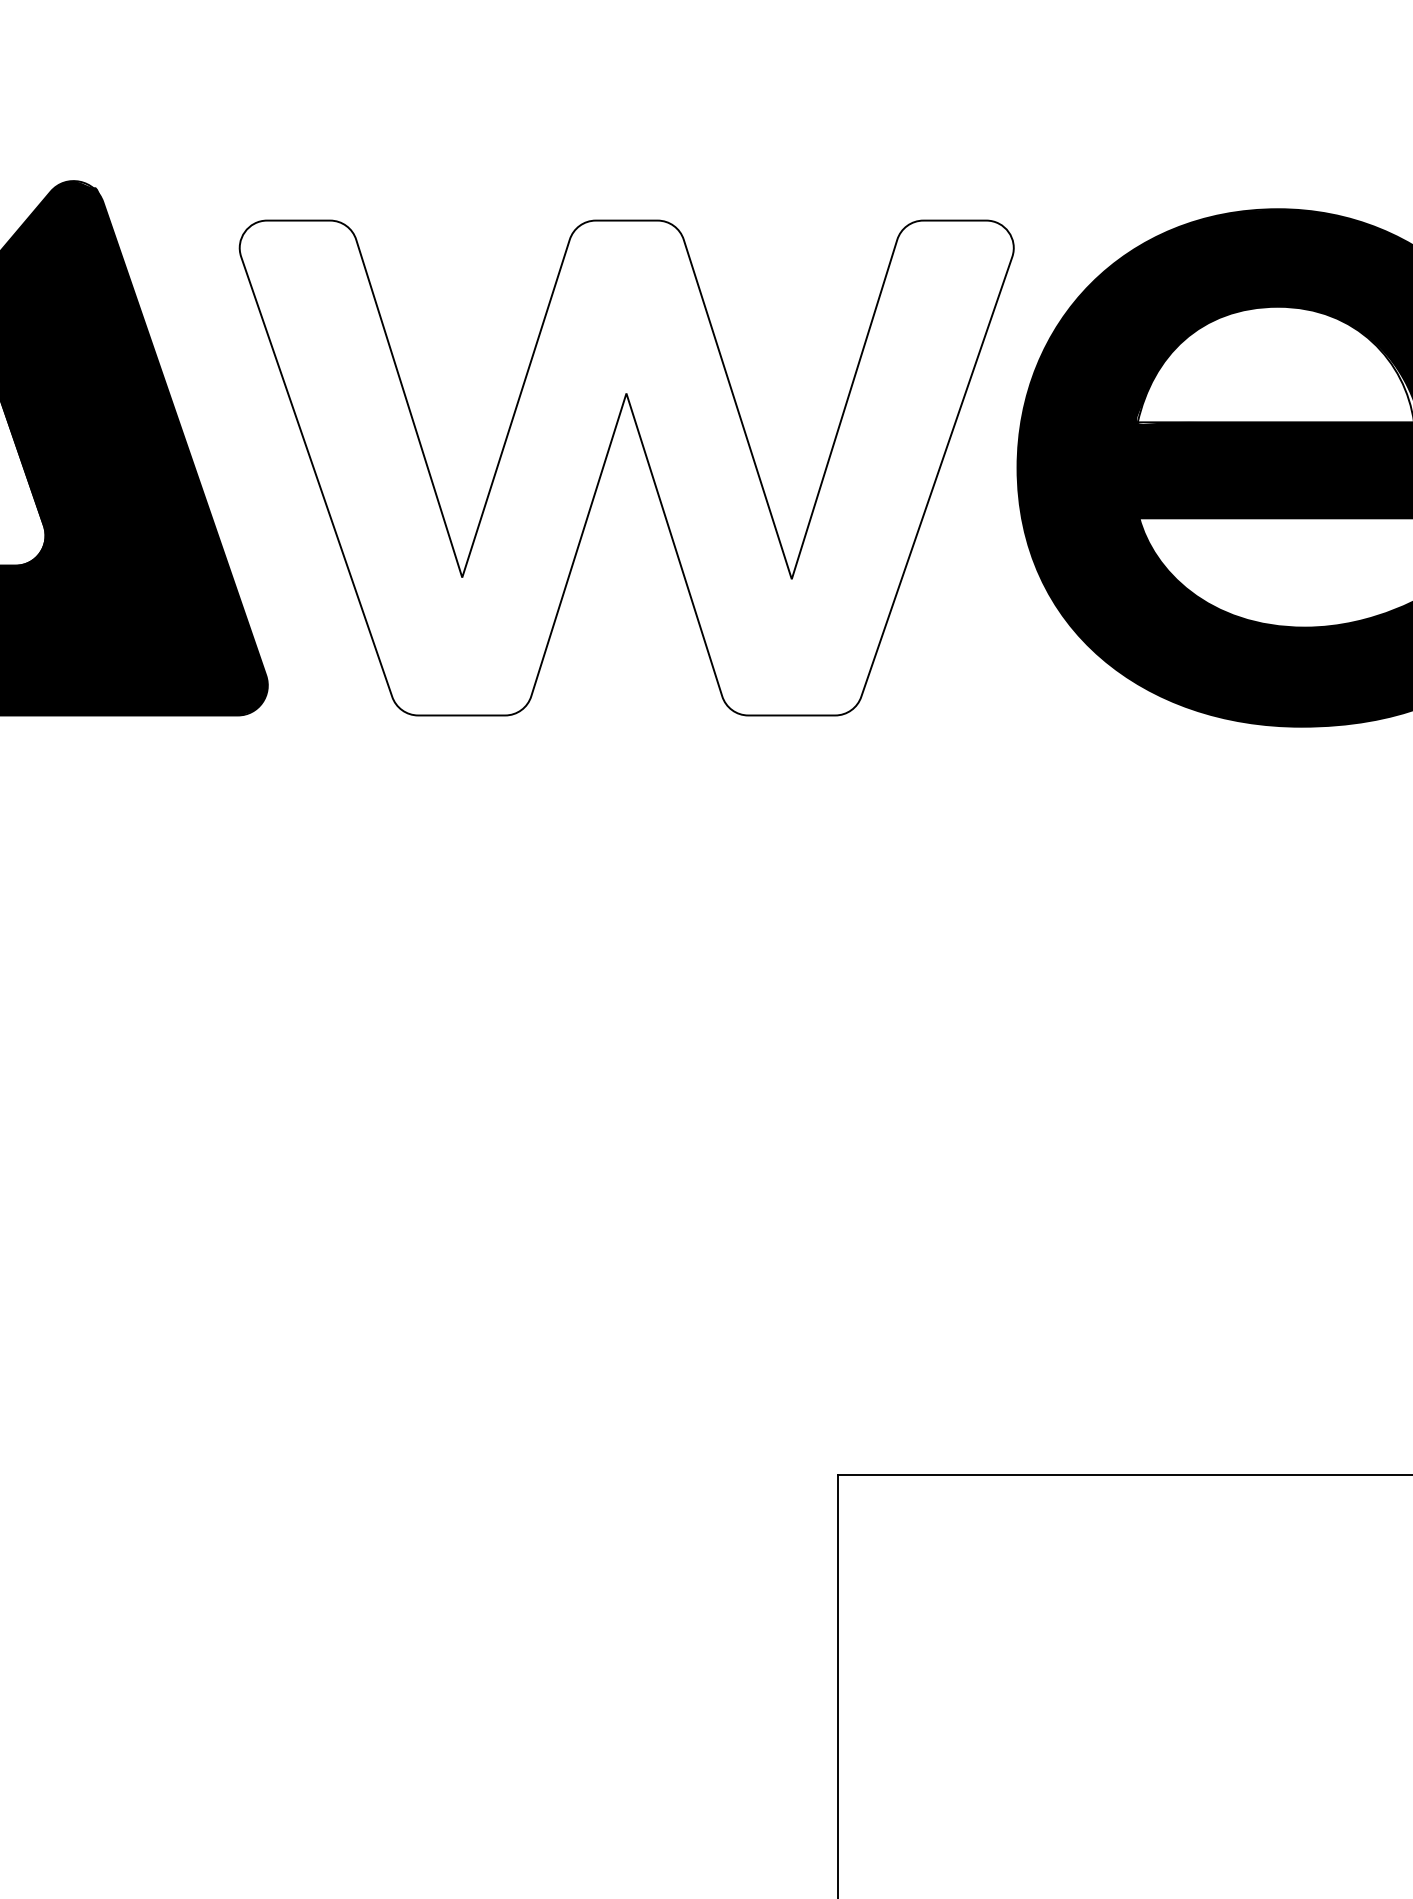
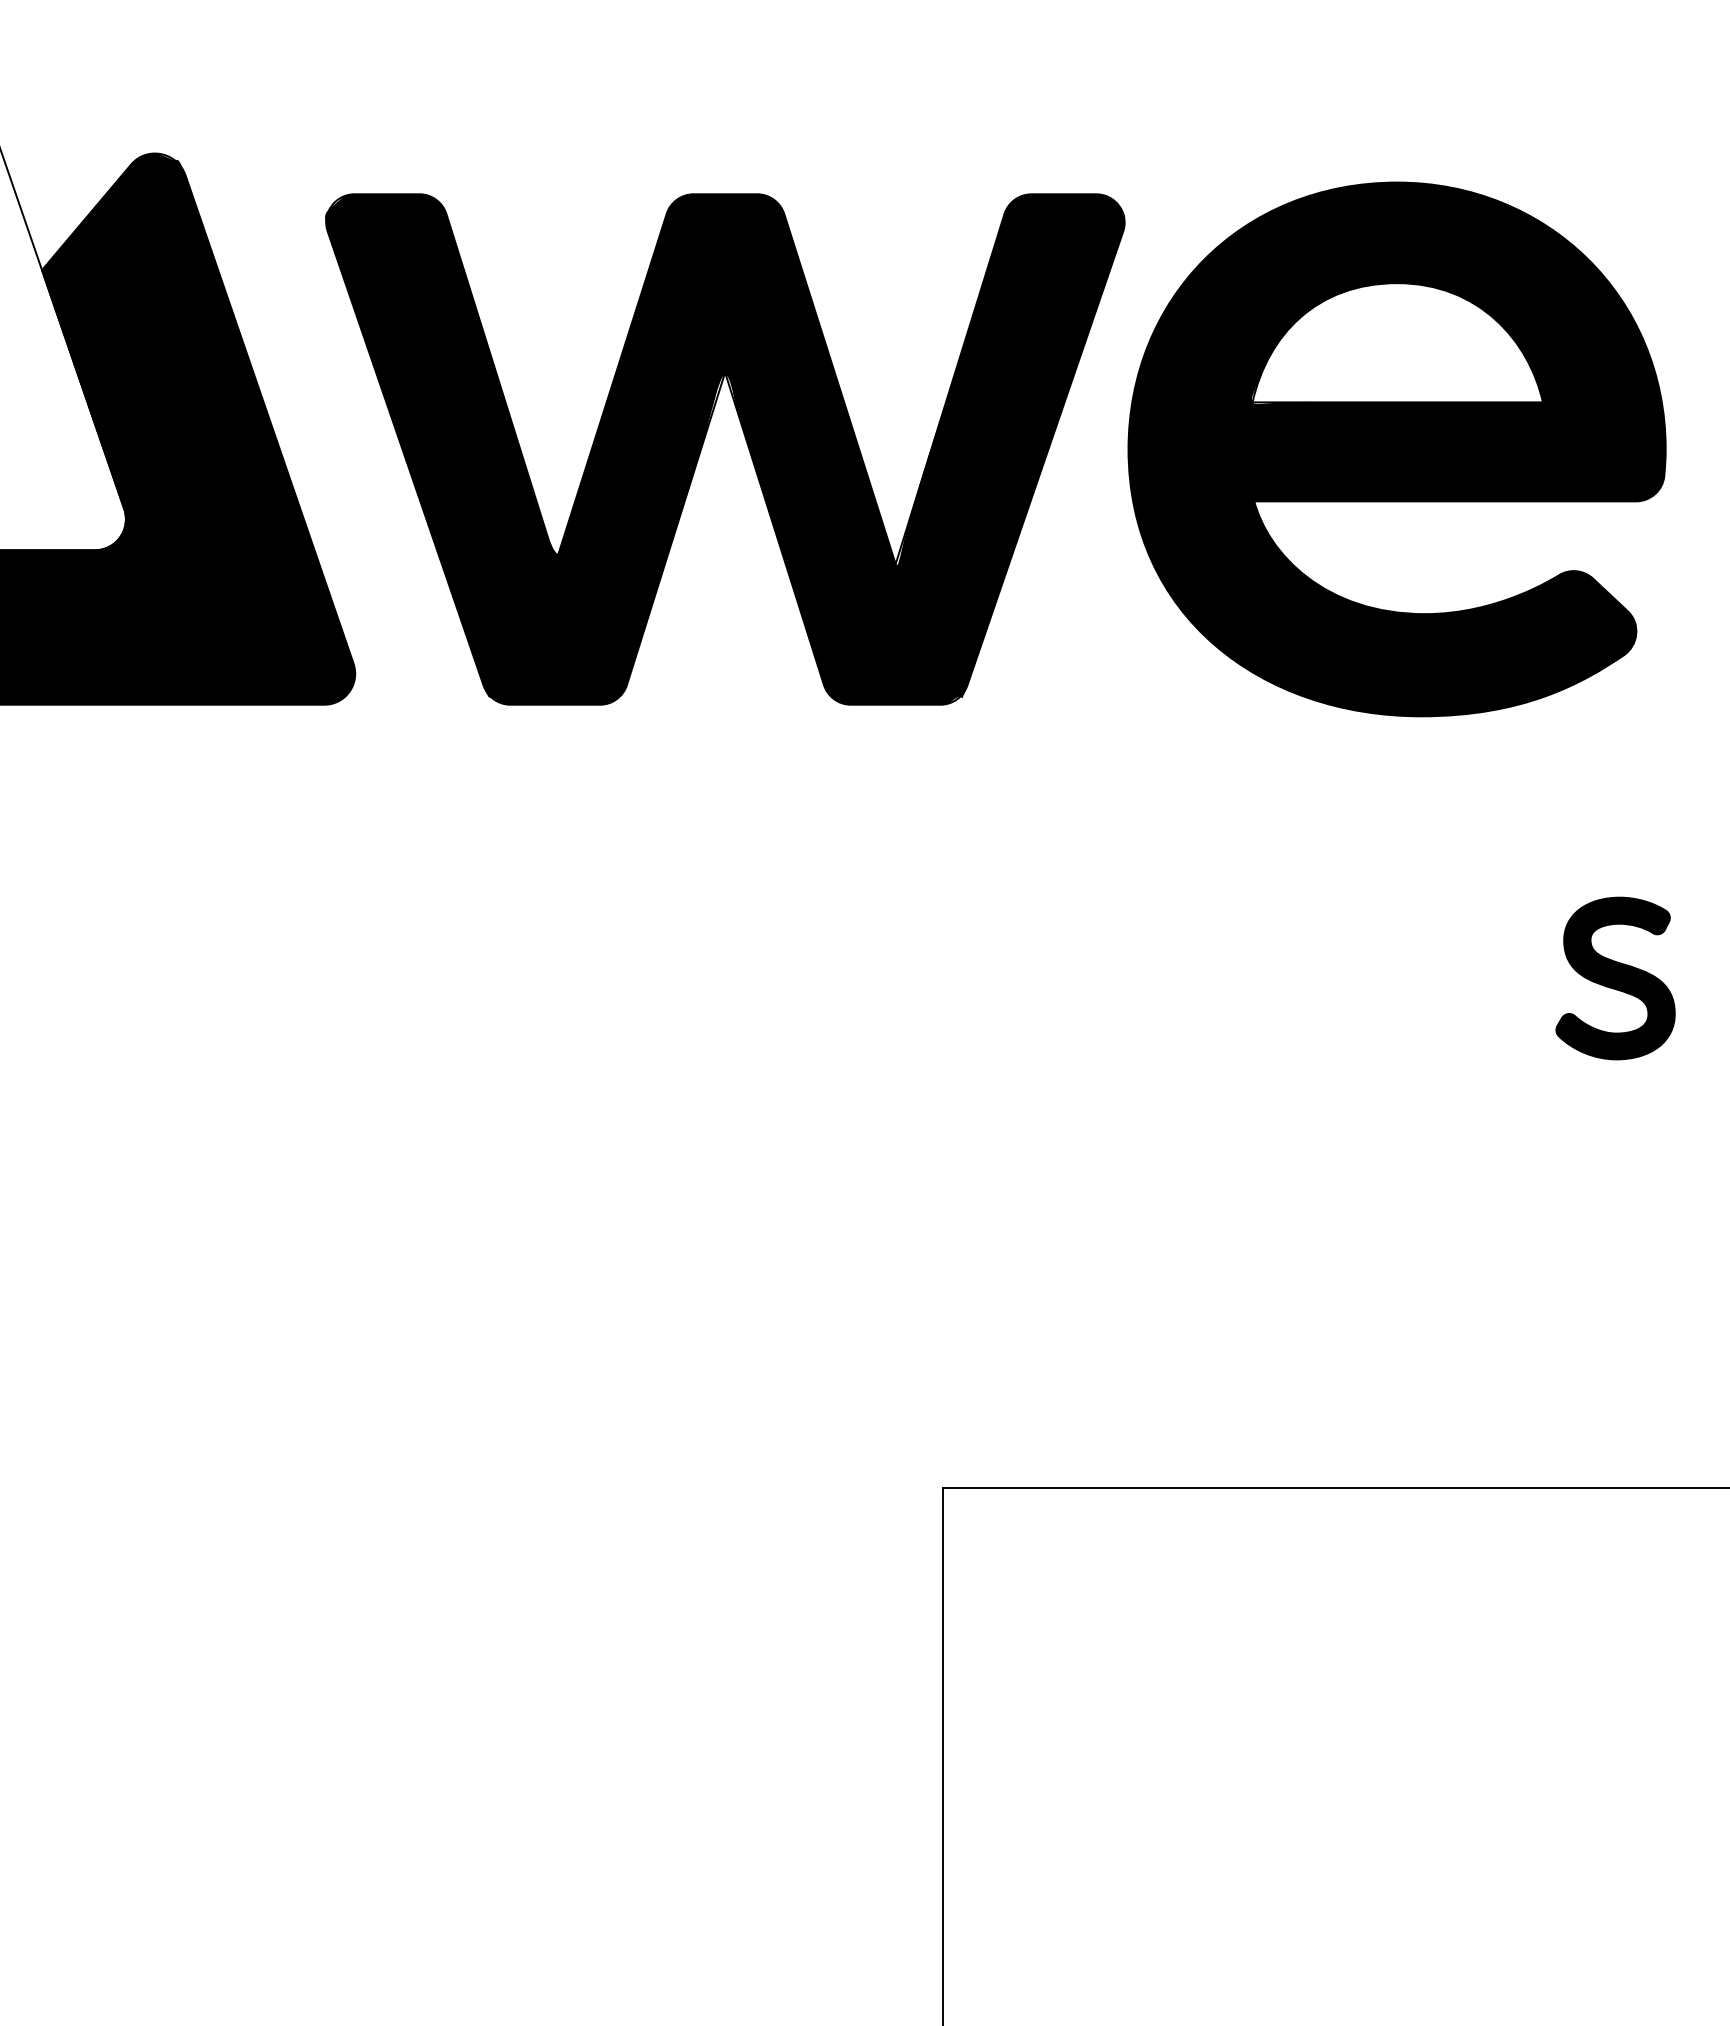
fill: (626, 468) -> (725, 449), added

